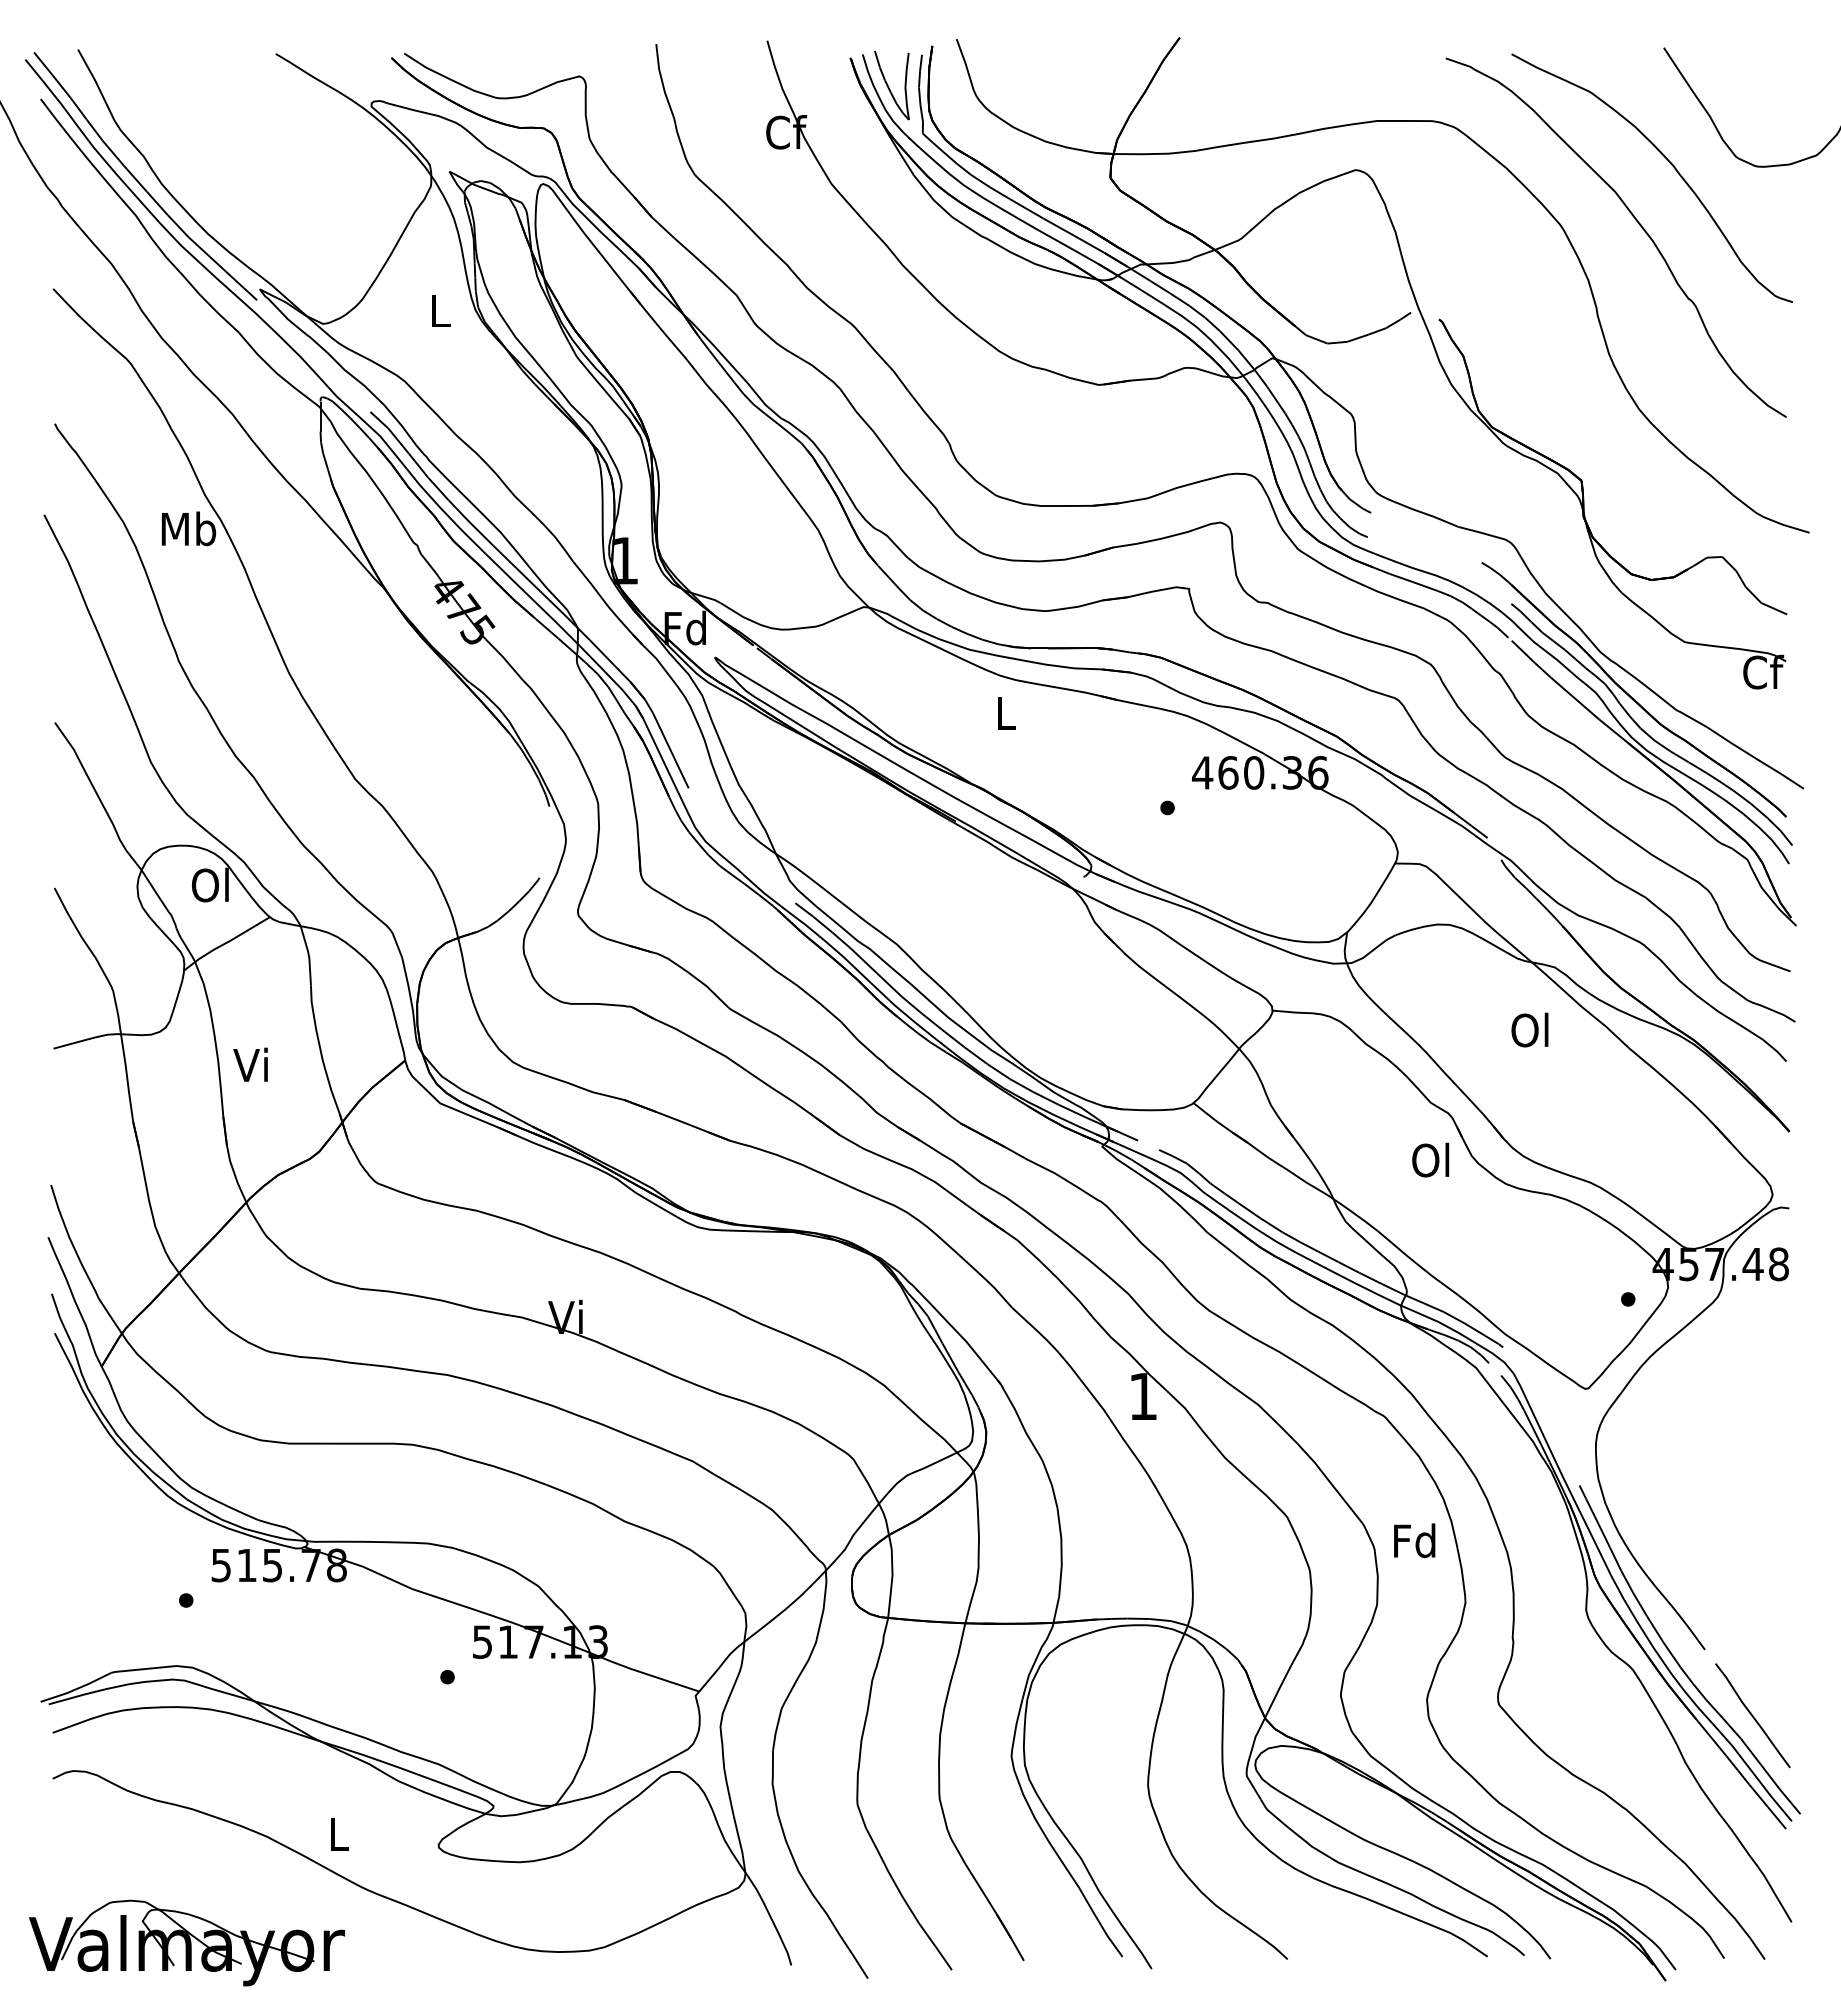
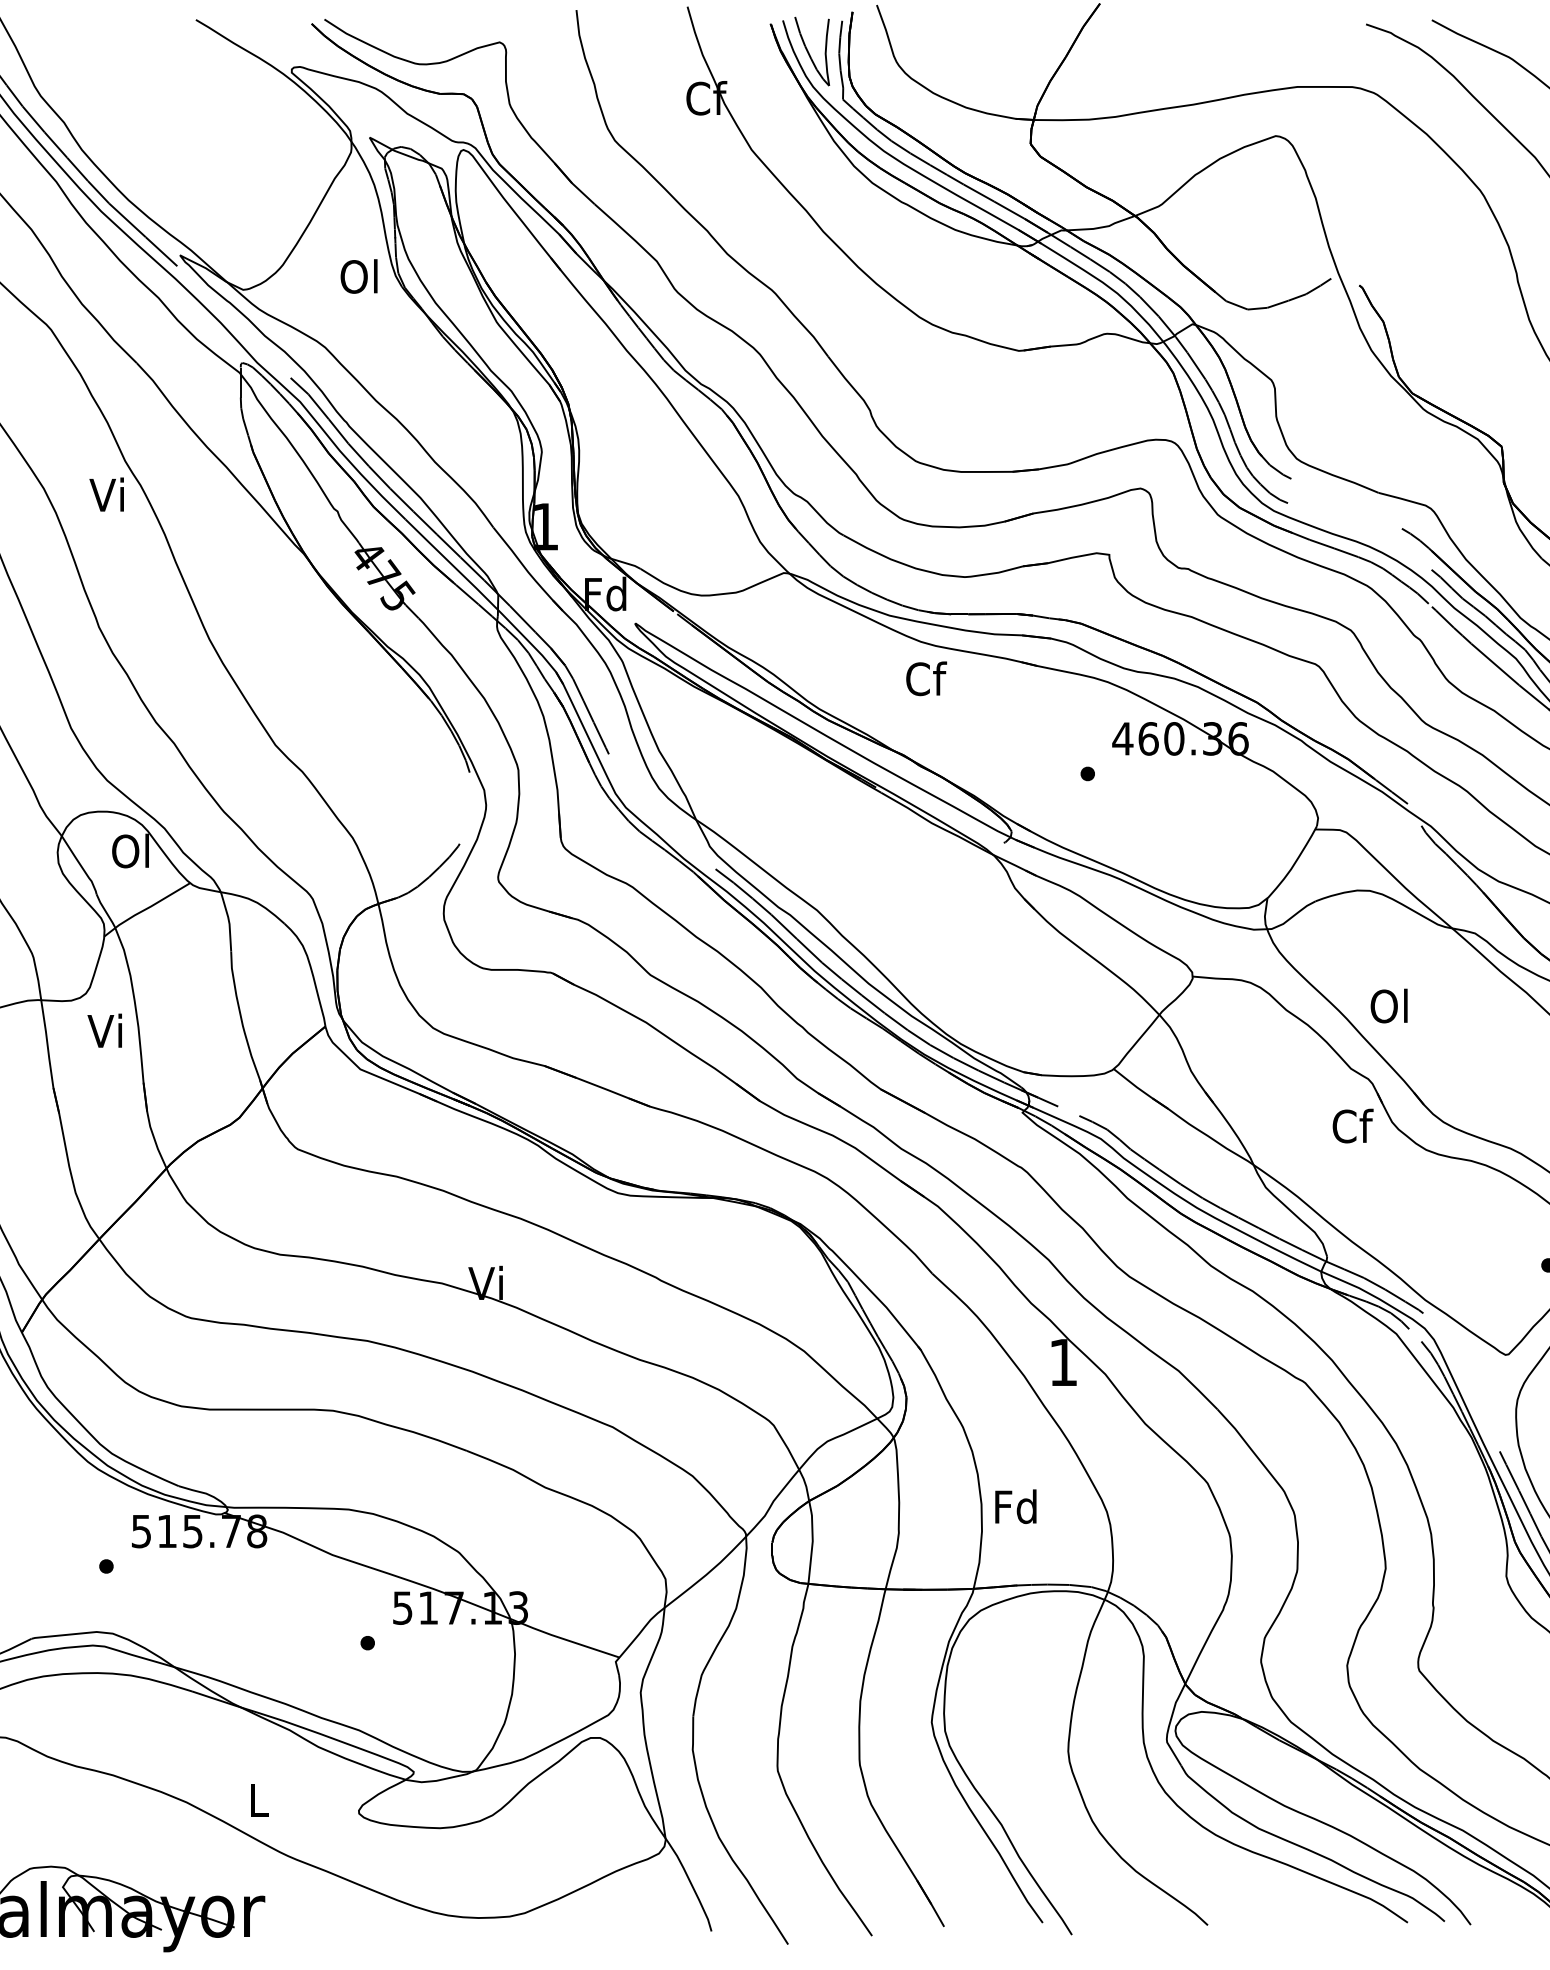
text: (438, 310) -> (358, 276), L -> Ol
text: (188, 528) -> (108, 494), Mb -> Vi
text: (1006, 712) -> (926, 678), L -> Cf
text: (1529, 1029) -> (1388, 1005), moved
text: (250, 1064) -> (104, 1030), moved
text: (1432, 1159) -> (1352, 1125), Ol -> Cf
text: (1414, 1540) -> (1015, 1506), moved

